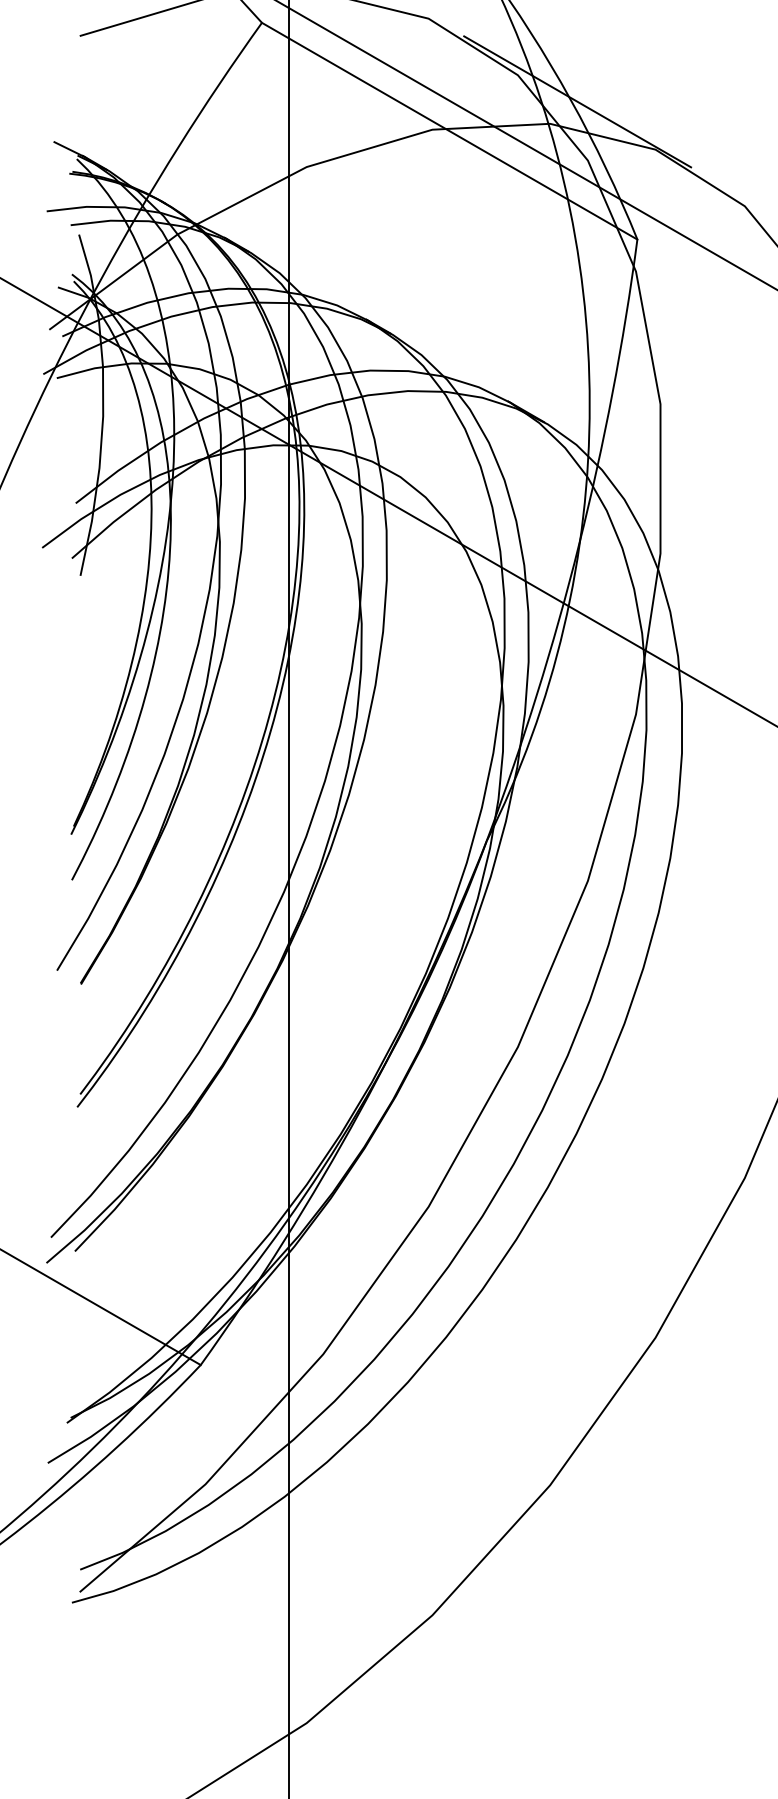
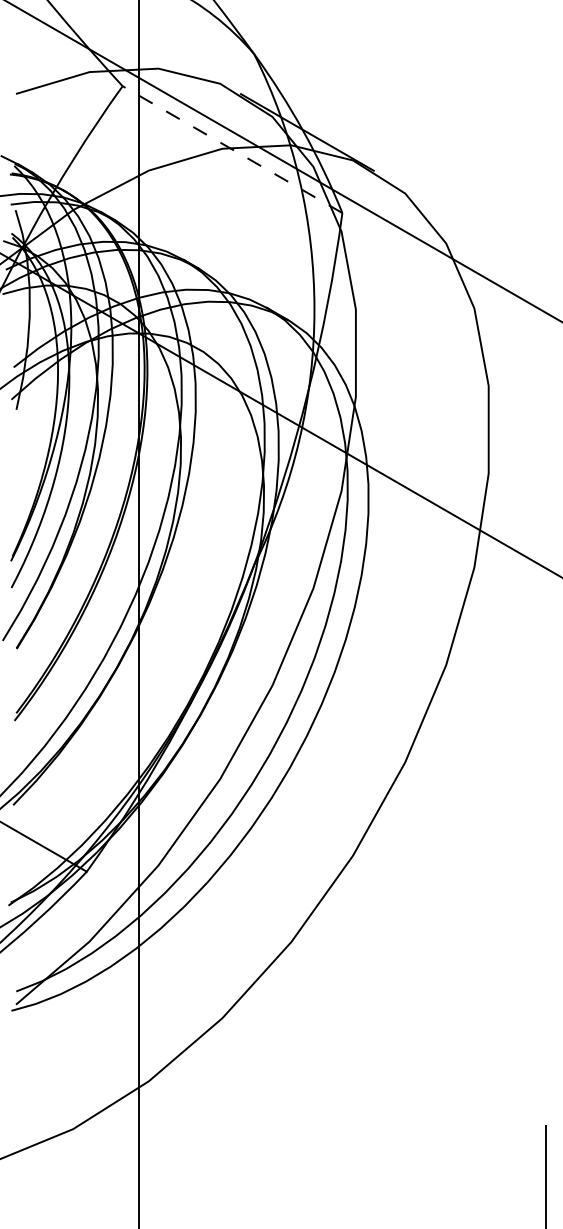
line: (449, 130) -> (232, 149), solid -> dashed

